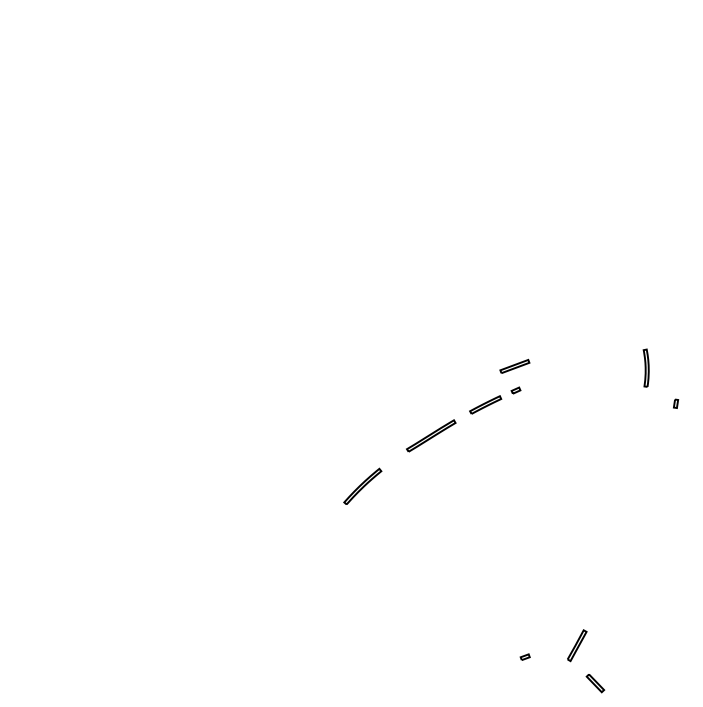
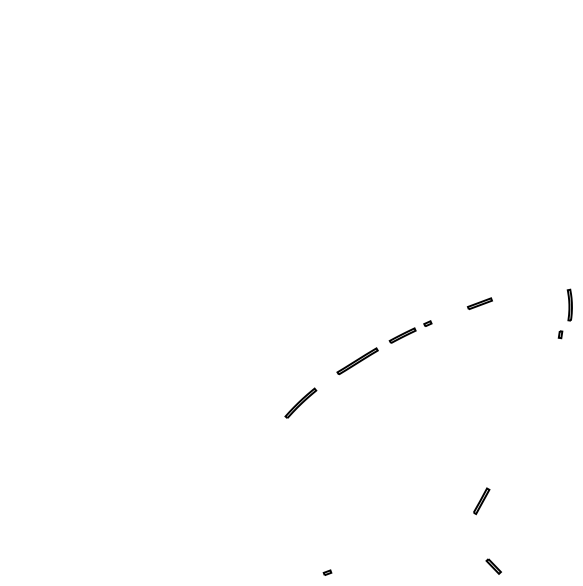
part: (514, 366) -> (479, 303), moved
part: (645, 367) -> (569, 304), moved
part: (577, 645) -> (481, 501), moved
part: (525, 656) -> (327, 572), moved

